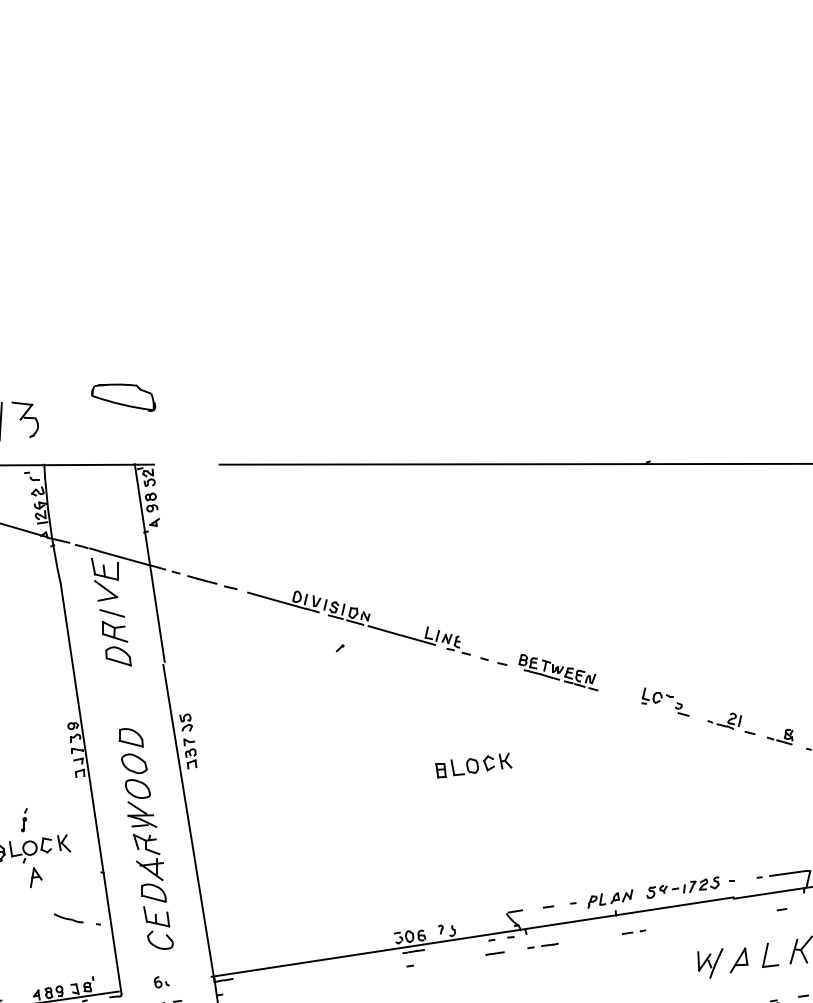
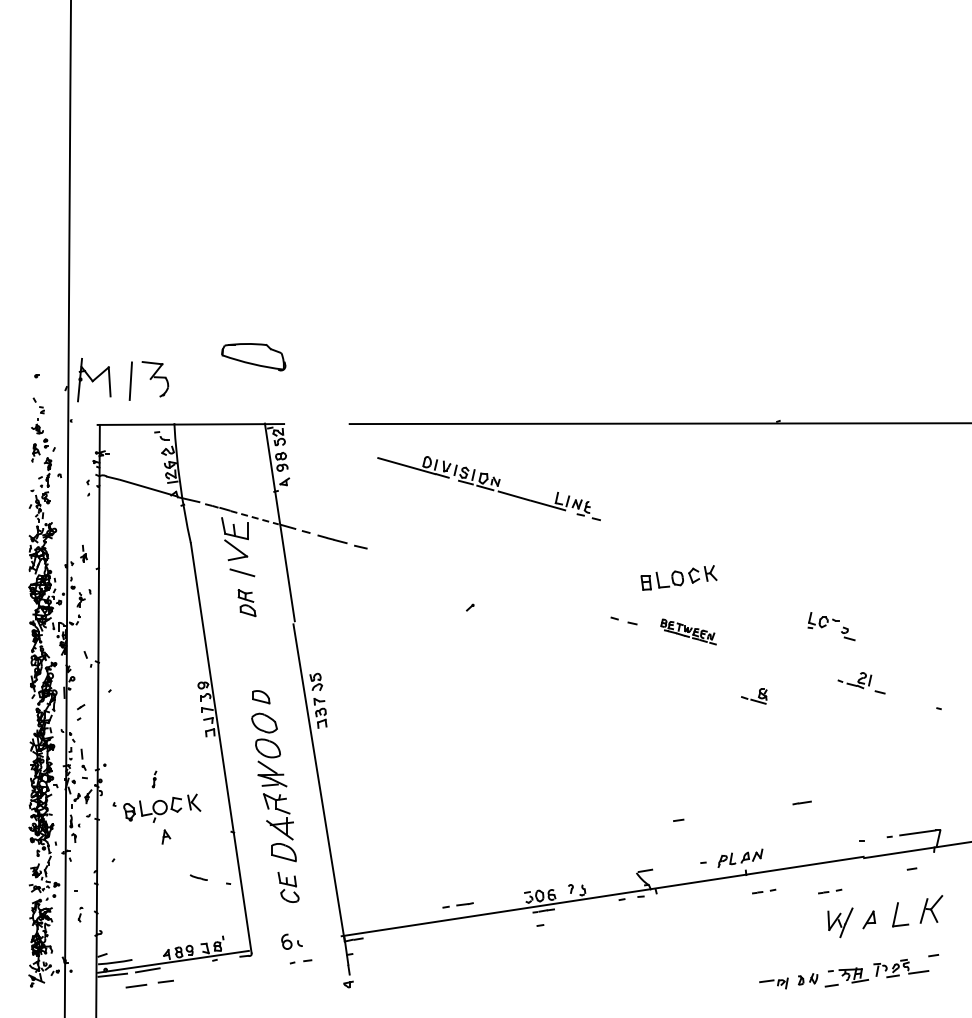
line: (125, 558) -> (255, 517), solid -> dashed
part: (358, 623) -> (488, 488), moved
part: (116, 643) -> (246, 602), size x0.6
part: (558, 672) -> (688, 631), size x0.7
part: (665, 702) -> (831, 626), moved
part: (130, 737) -> (260, 696), size x0.7
part: (780, 737) -> (754, 696), moved
part: (473, 765) -> (678, 577), moved
part: (24, 820) -> (154, 779), size x0.7
part: (36, 877) -> (166, 836), size x0.7
part: (682, 888) -> (812, 847), removed
line: (548, 906) -> (678, 819), moved
part: (68, 918) -> (198, 877), size x0.6
part: (158, 928) -> (288, 887), size x0.7
part: (700, 932) -> (830, 891), added
part: (542, 946) -> (457, 905), moved
line: (494, 953) -> (801, 802), moved
part: (739, 960) -> (869, 919), size x0.7
part: (161, 982) -> (291, 941), size x1.4

